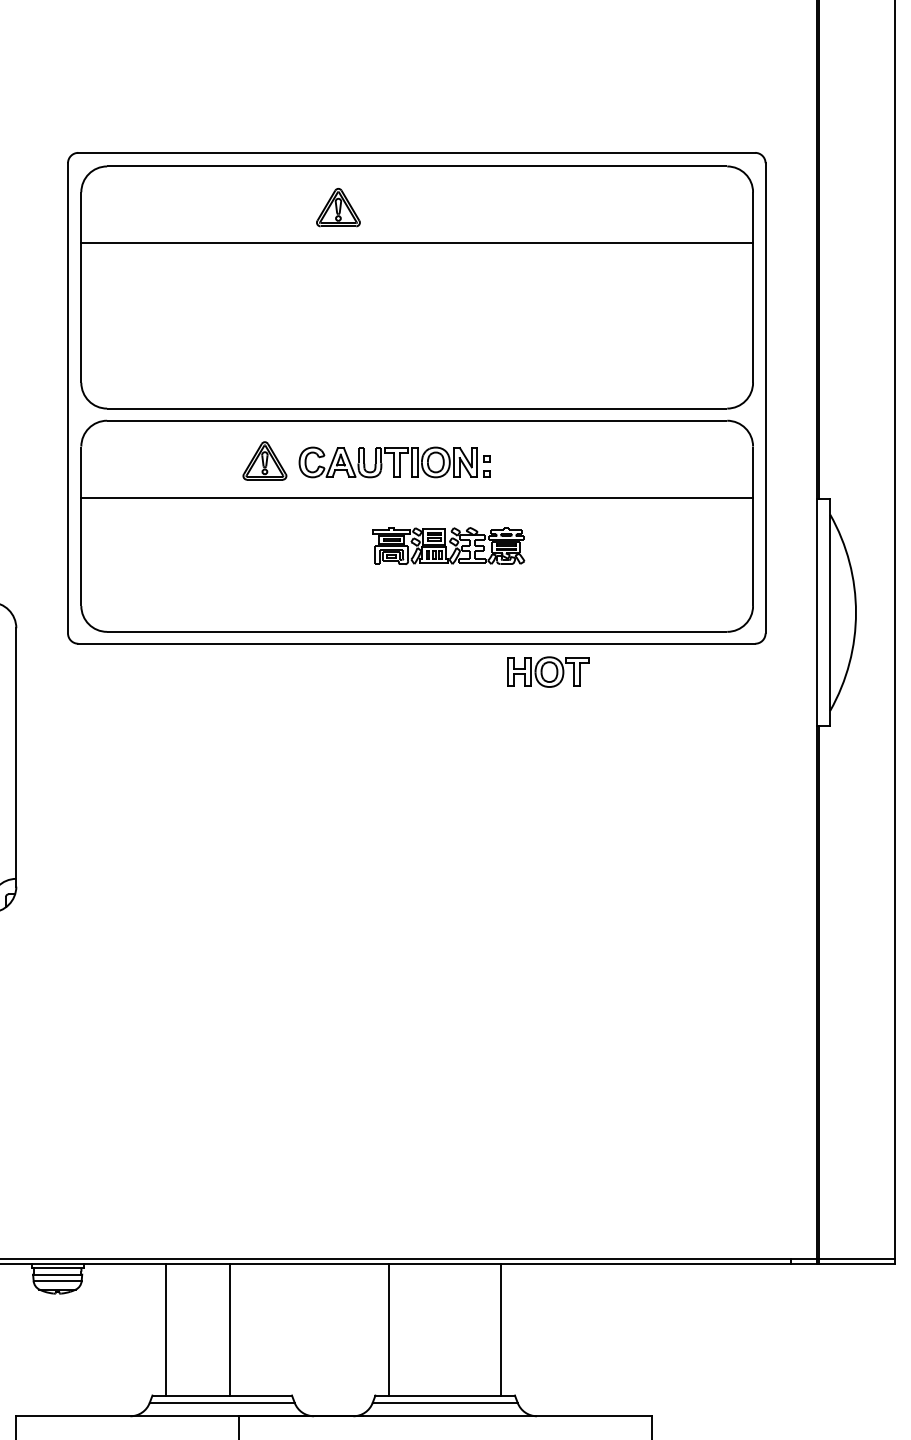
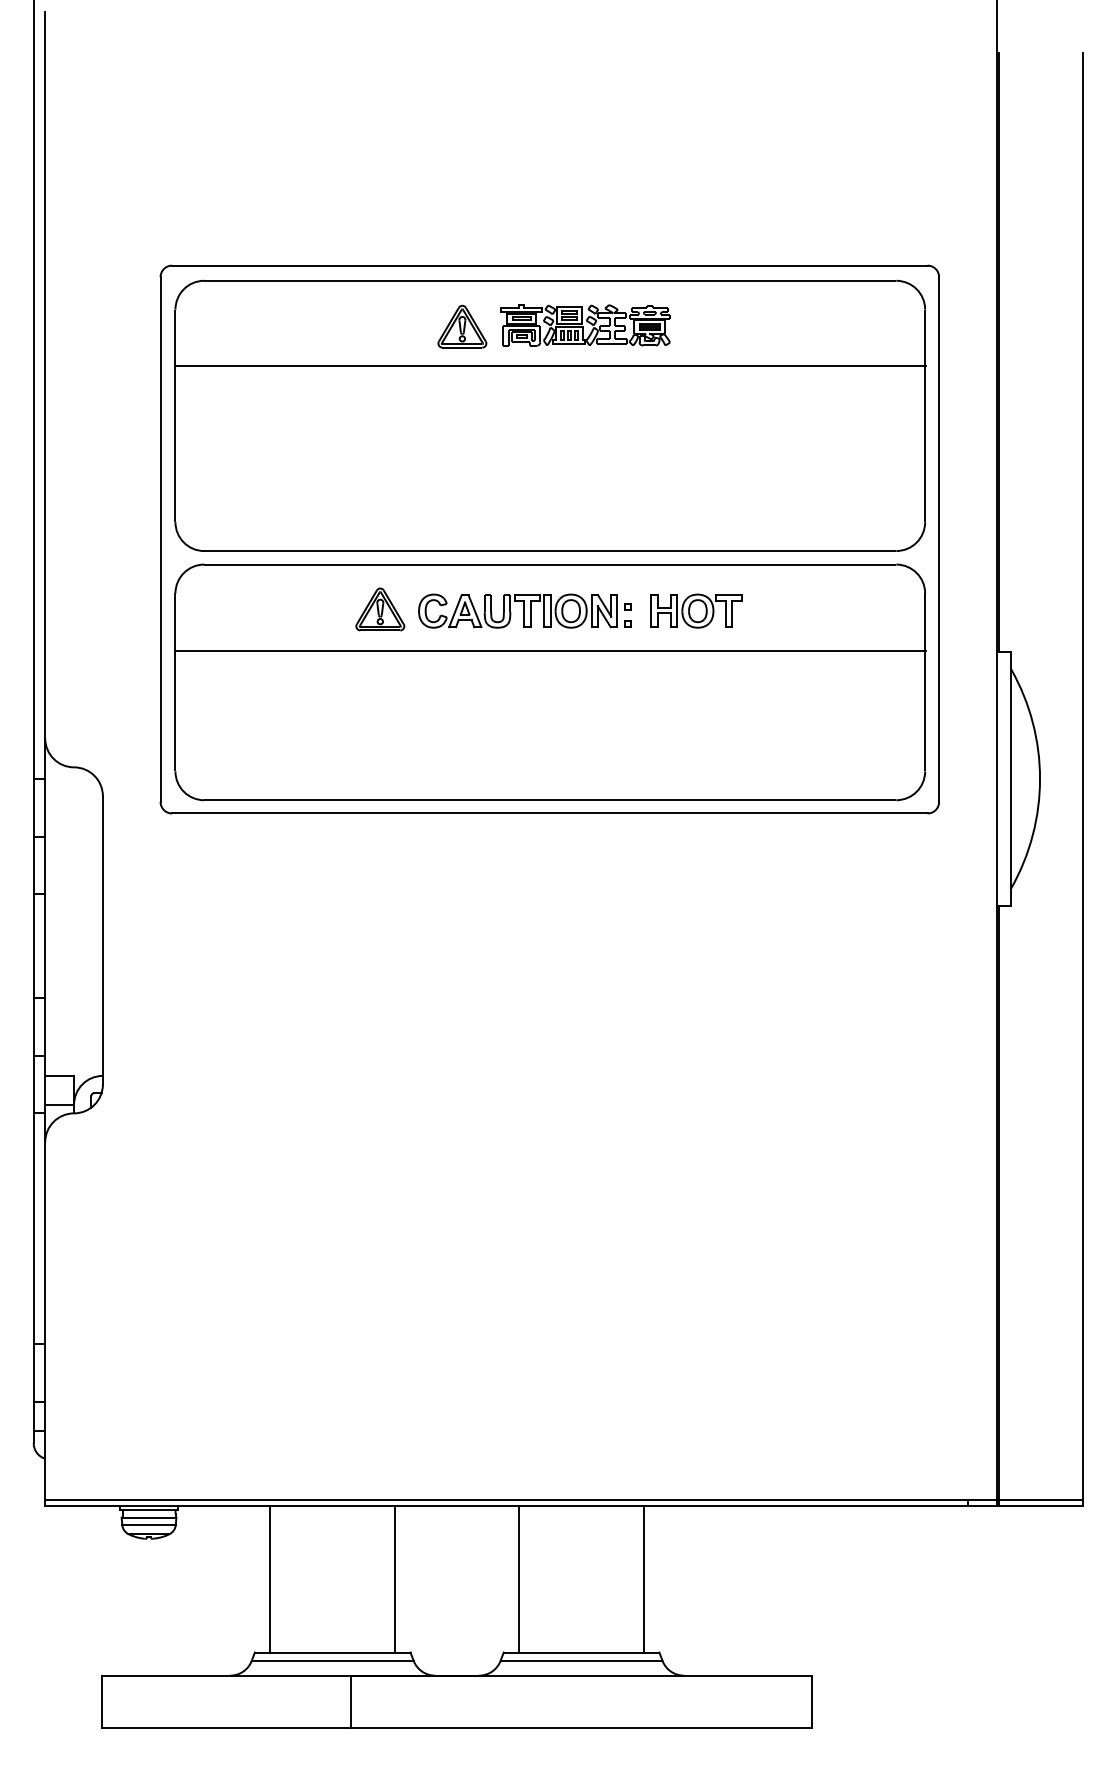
part: (448, 546) -> (585, 325), moved
part: (548, 671) -> (696, 610), moved
line: (230, 1329) -> (395, 1578), moved

